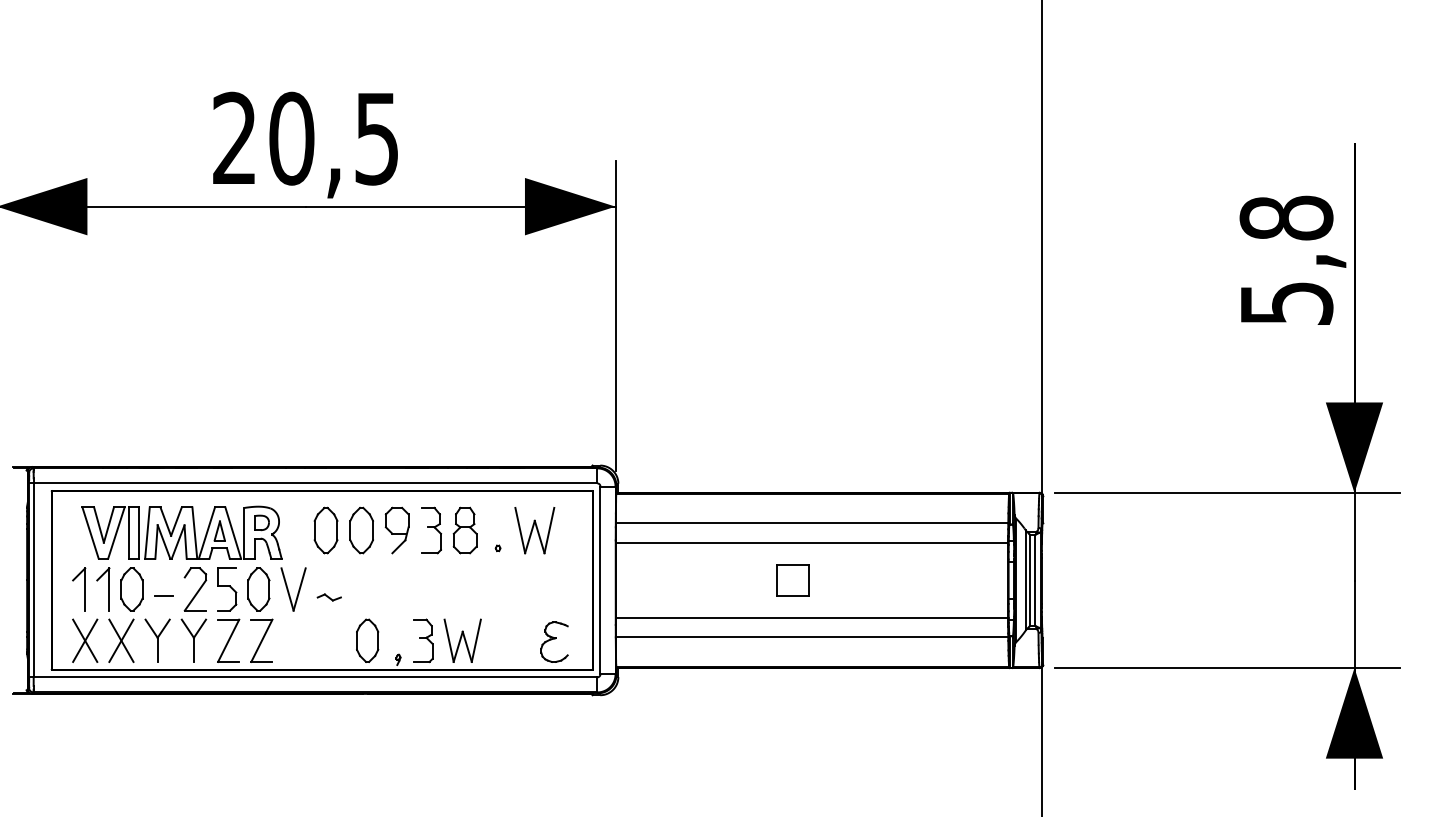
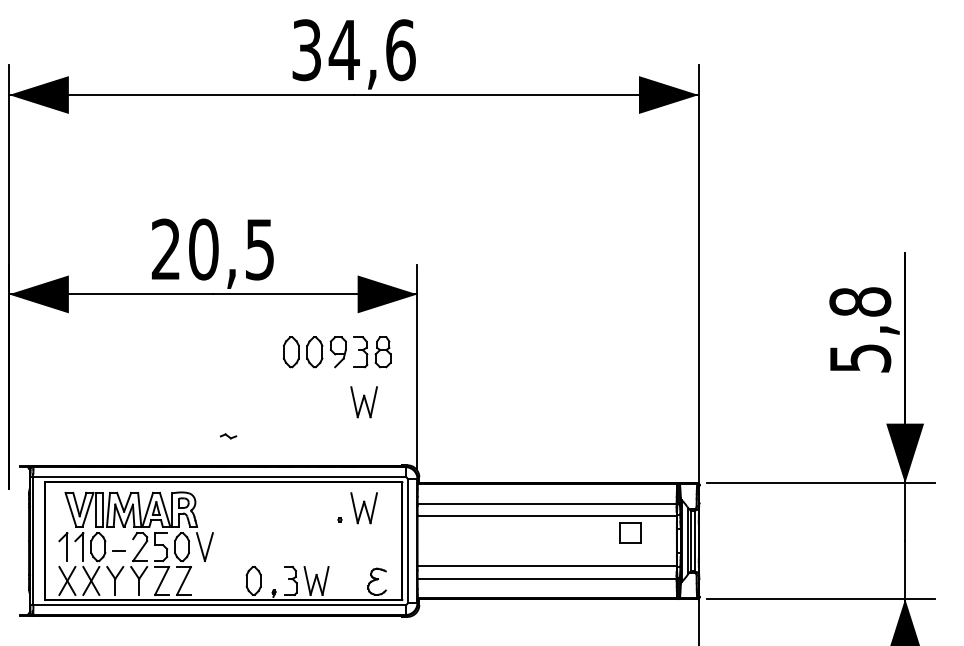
part: (533, 370) -> (363, 402), added
part: (394, 531) -> (336, 352), moved
part: (792, 579) -> (630, 532), moved
part: (329, 597) -> (228, 436), moved

